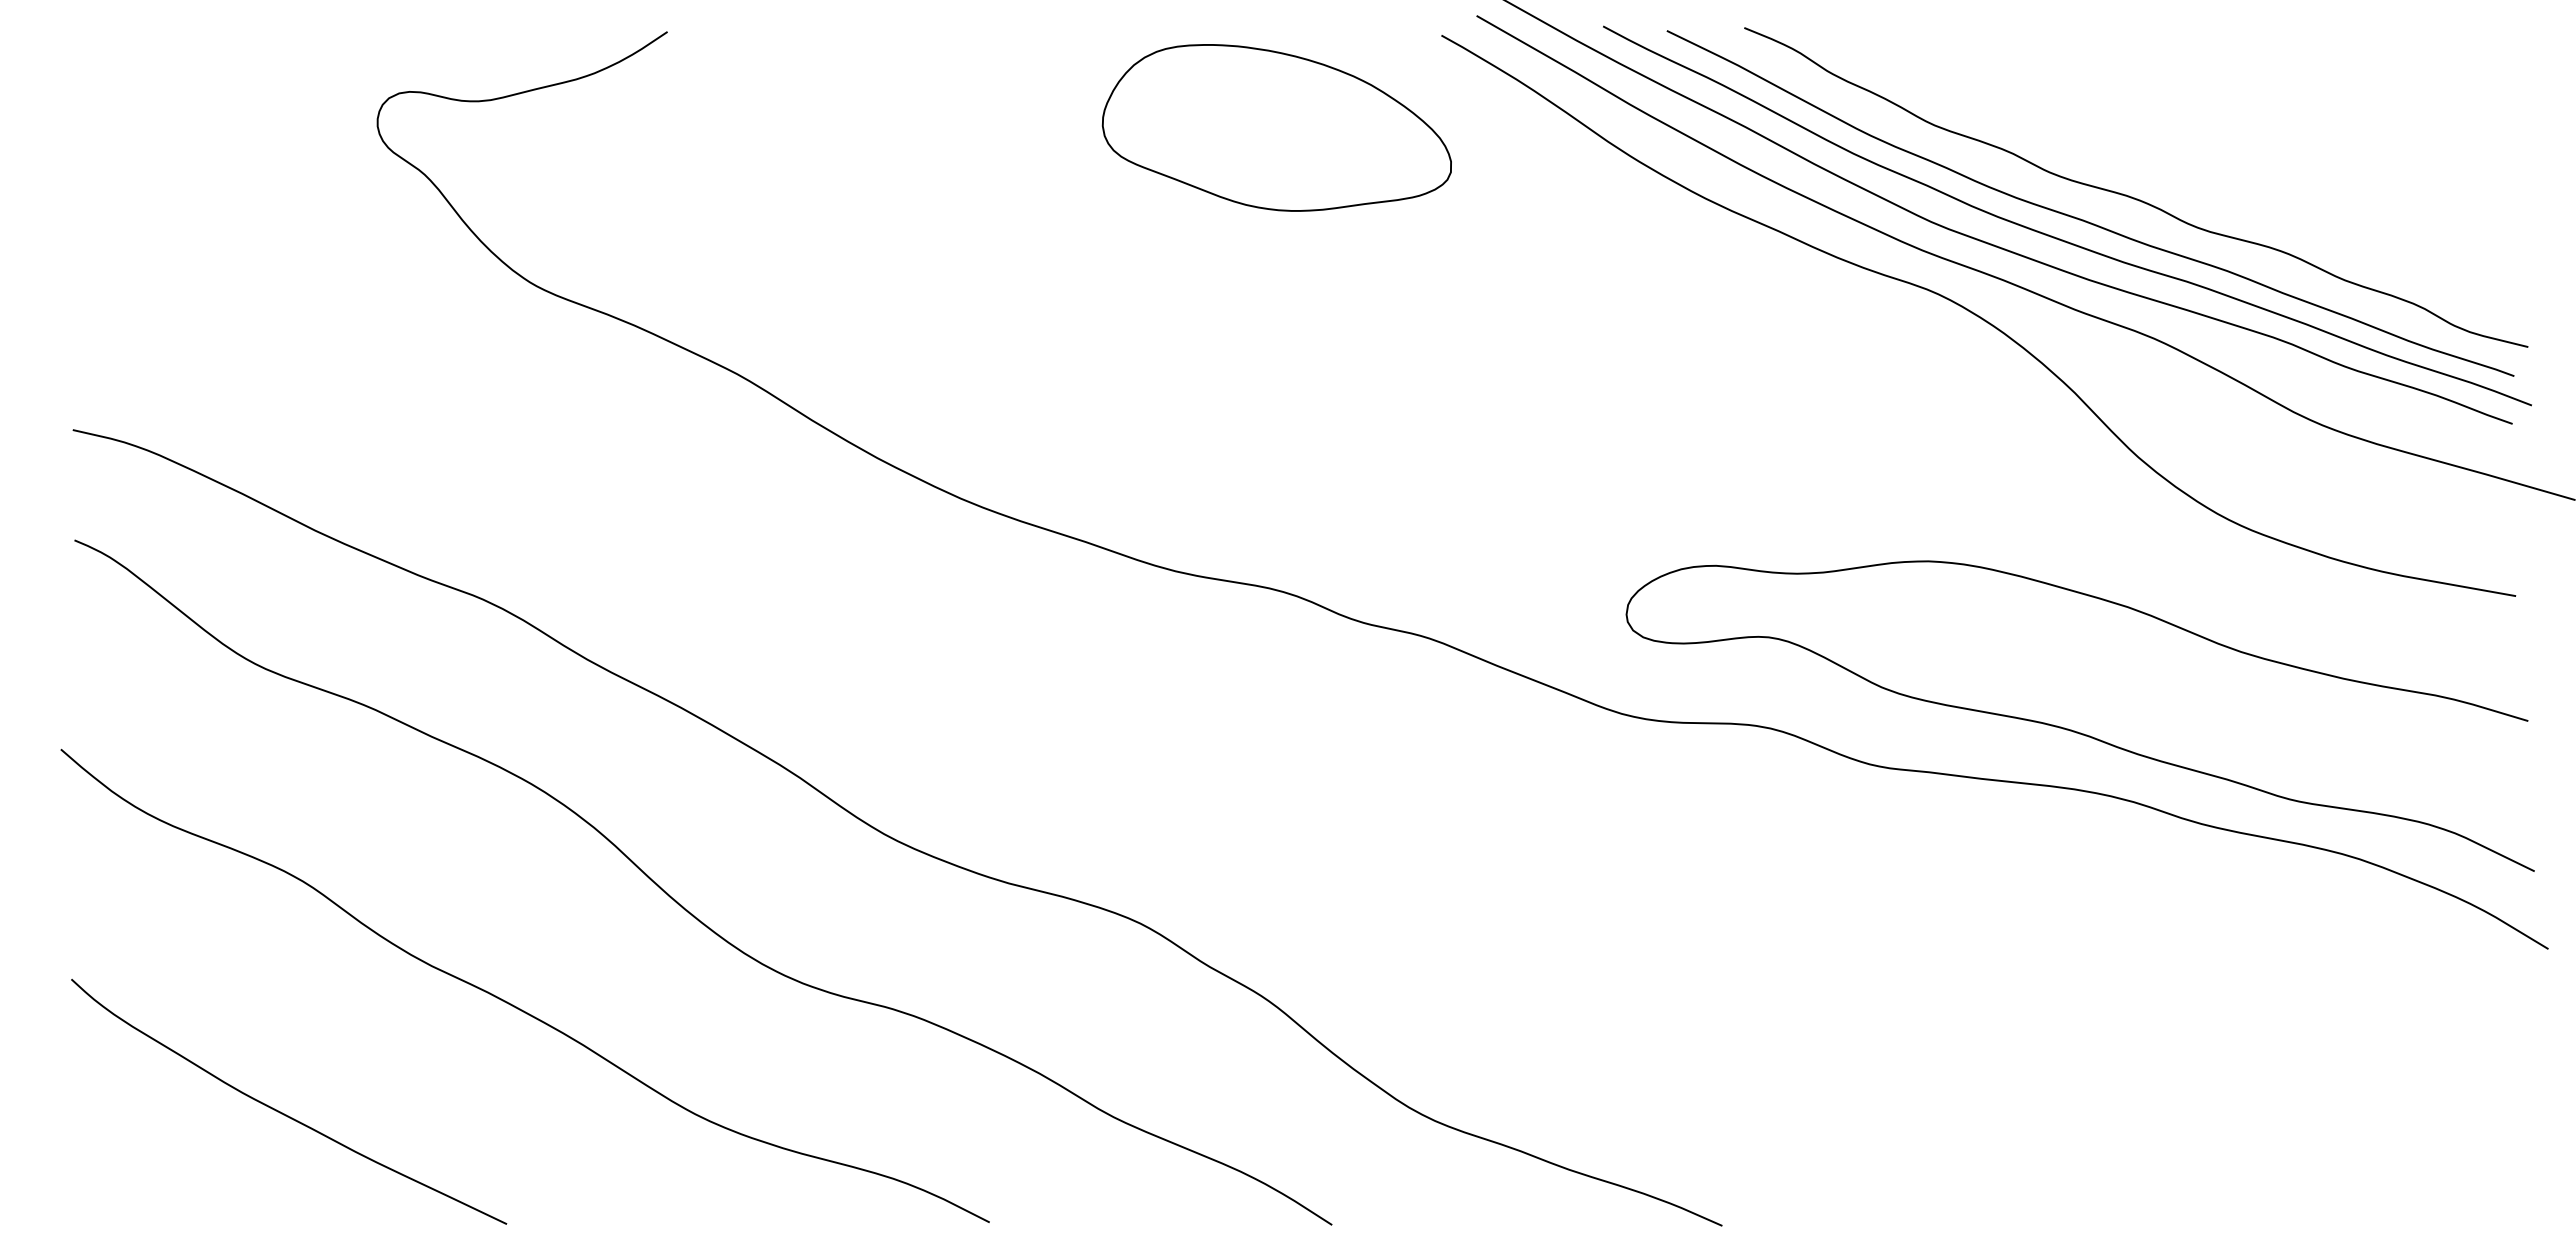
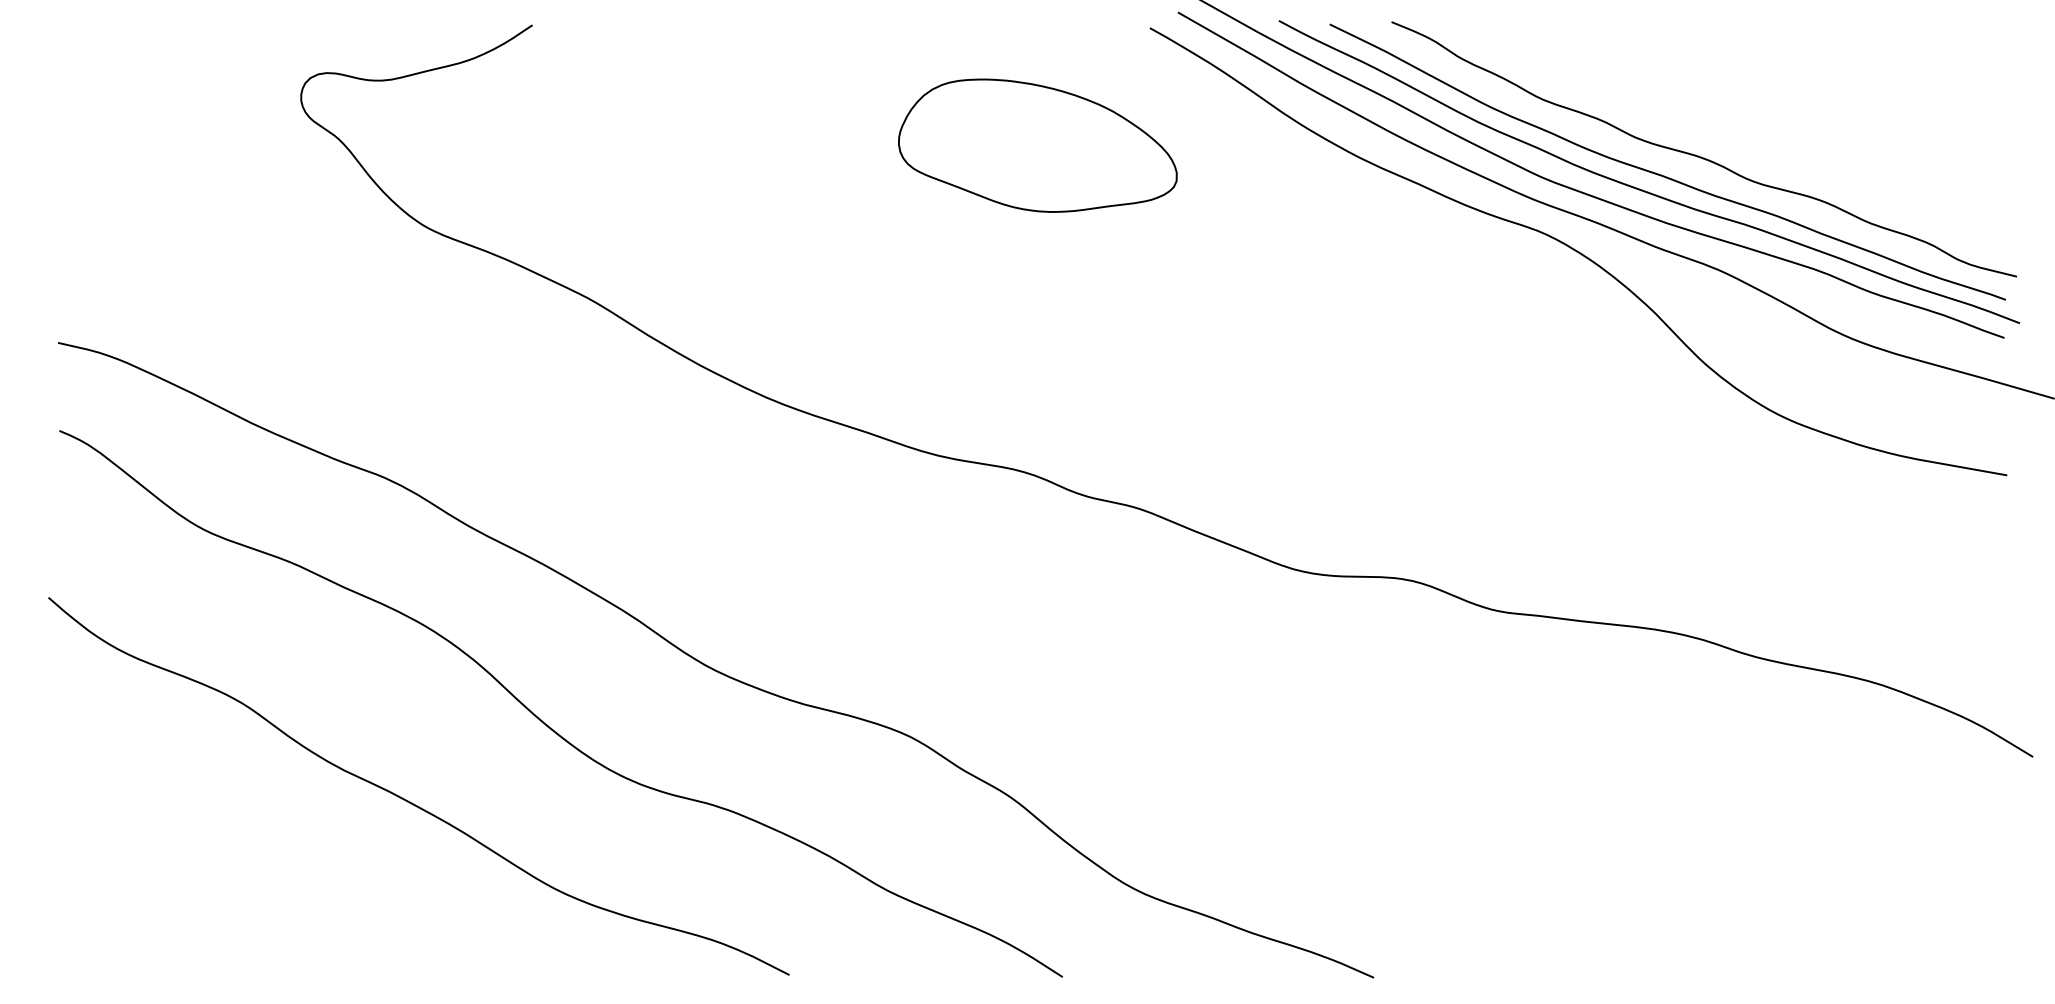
part: (1276, 127) -> (1037, 145), moved
curve: (2074, 730) -> (1654, 582), removed
curve: (284, 1113) -> (226, 888), removed

